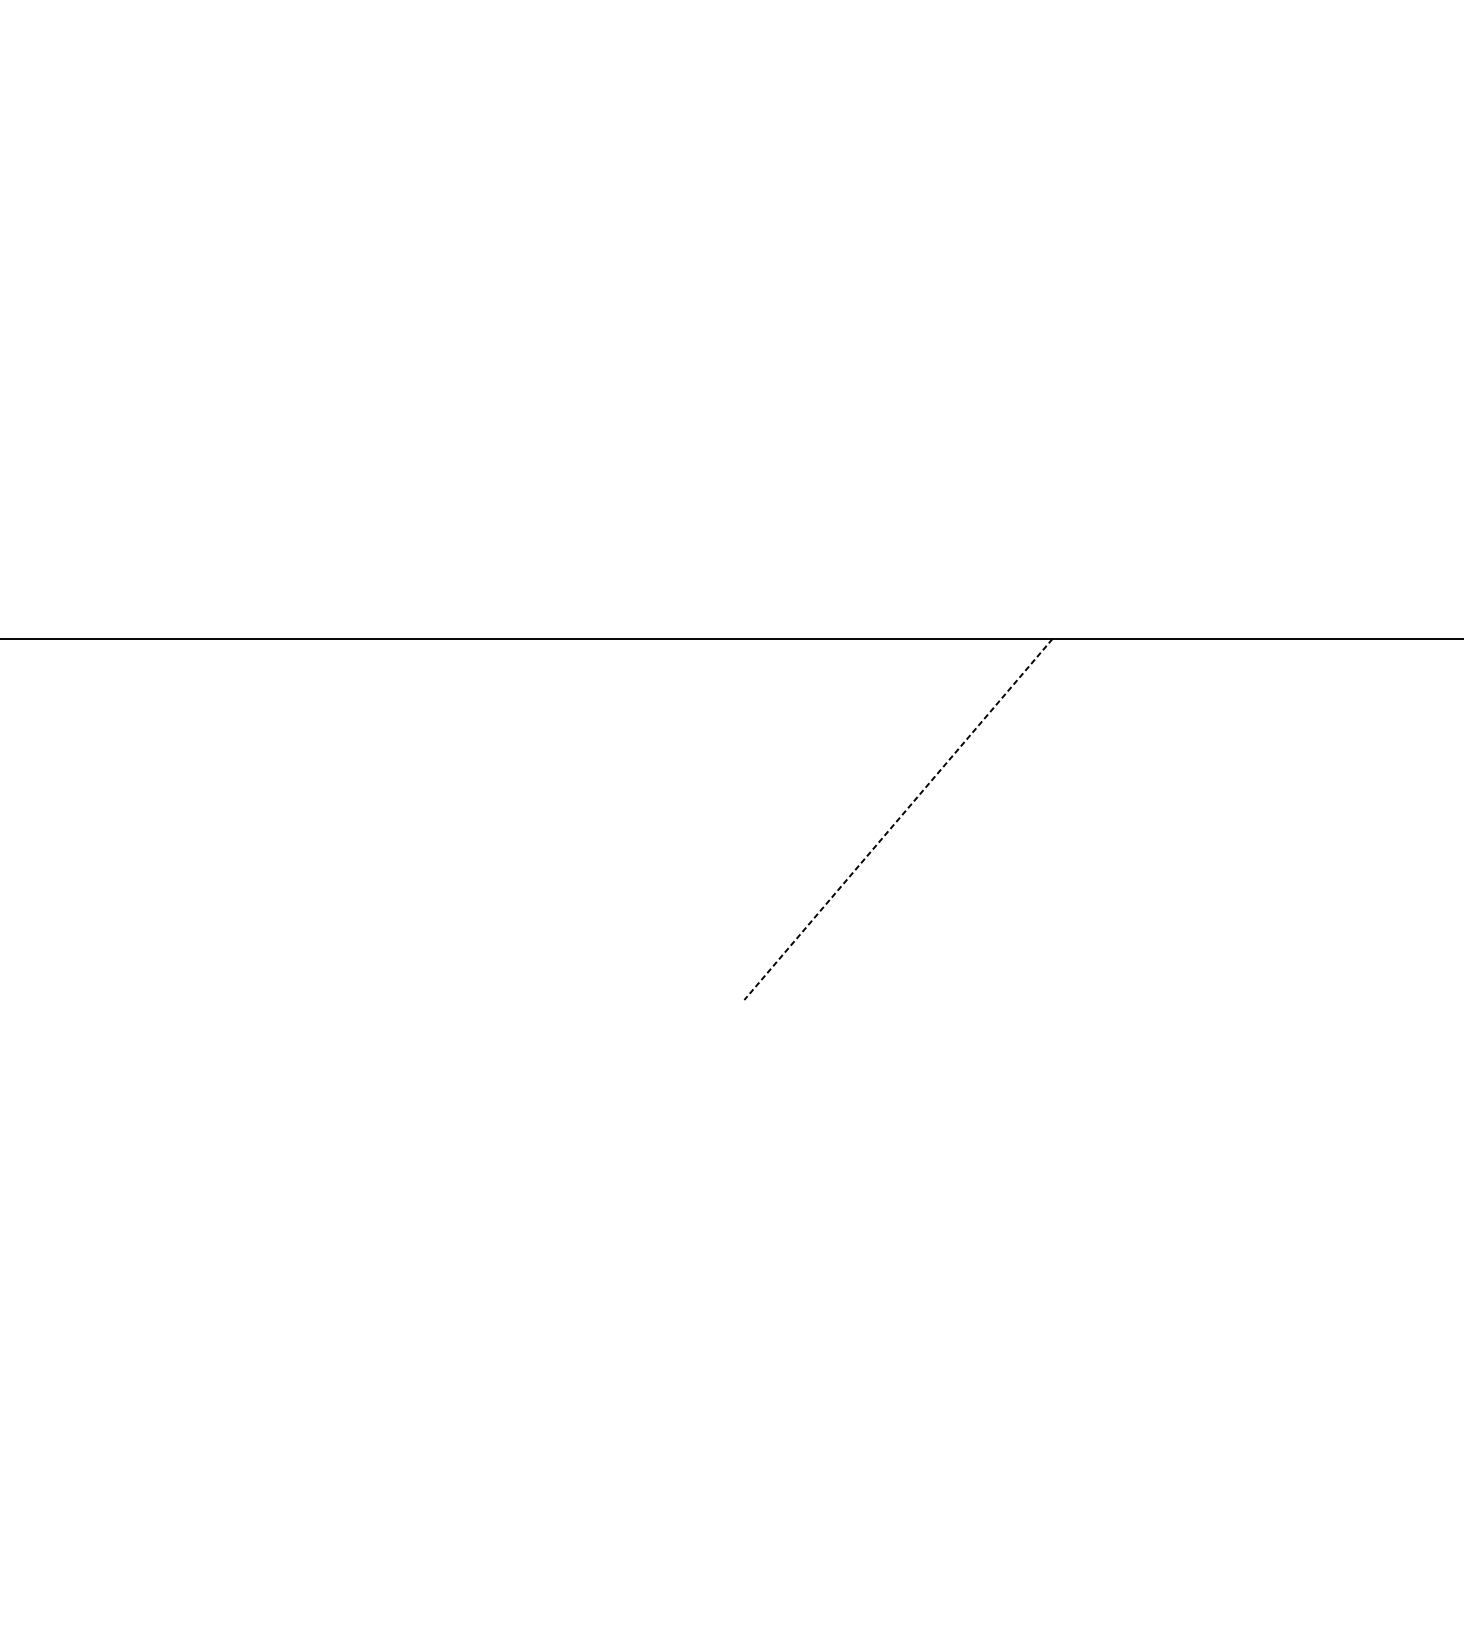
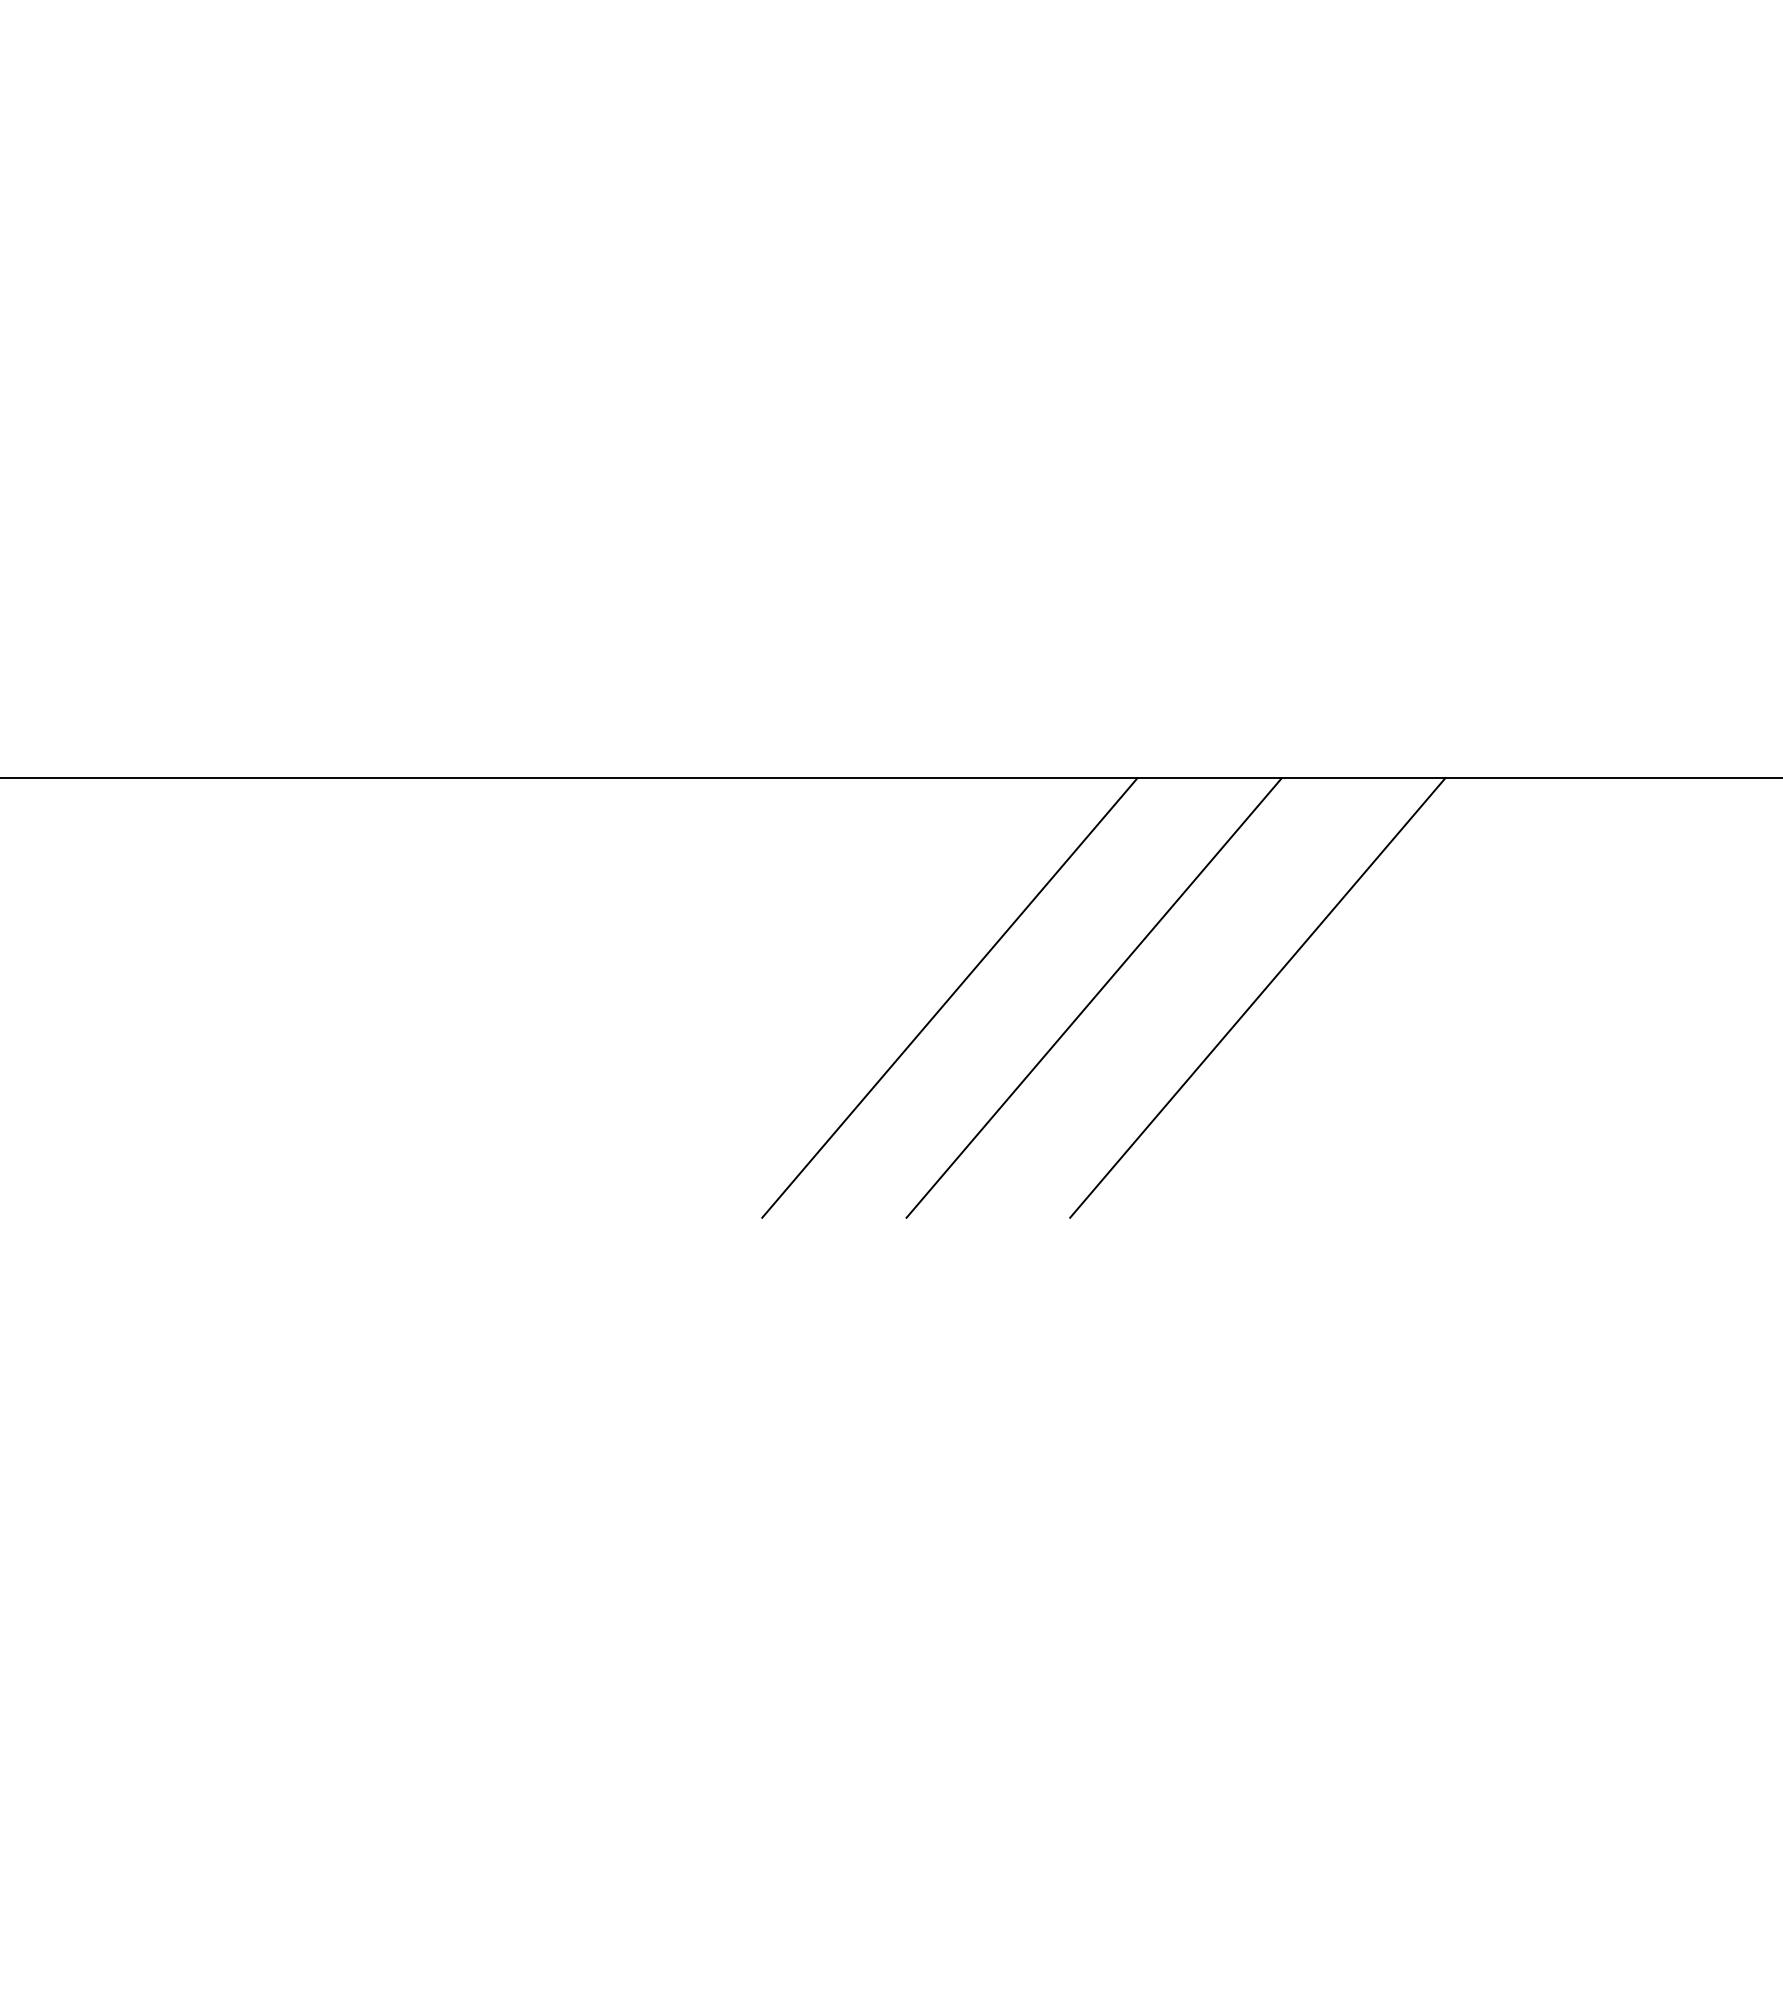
line: (779, 819) -> (949, 997), added
line: (897, 819) -> (1093, 998), dashed -> solid
line: (1032, 819) -> (1257, 997), added

